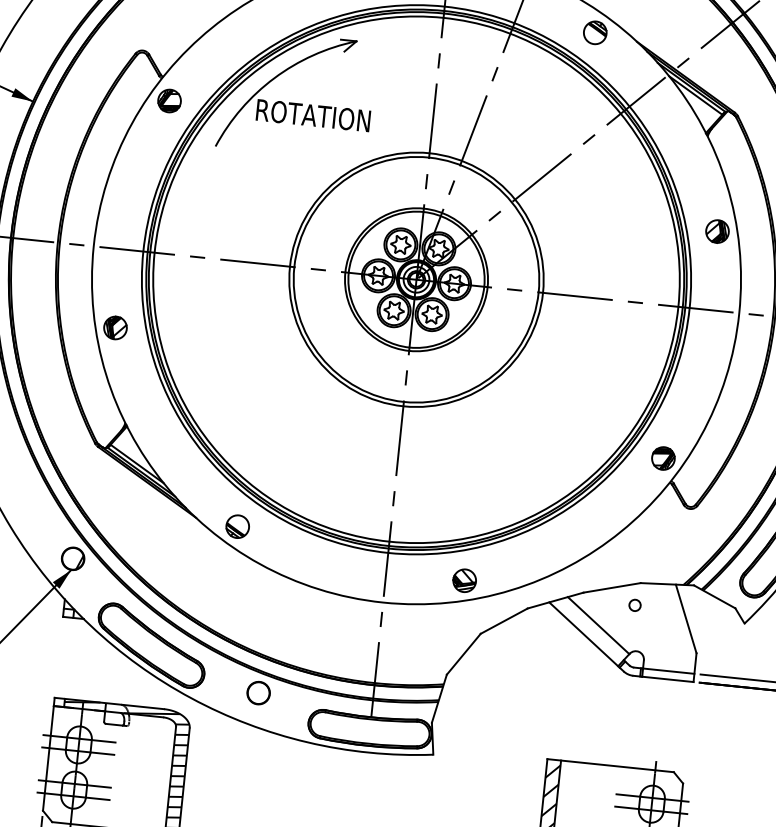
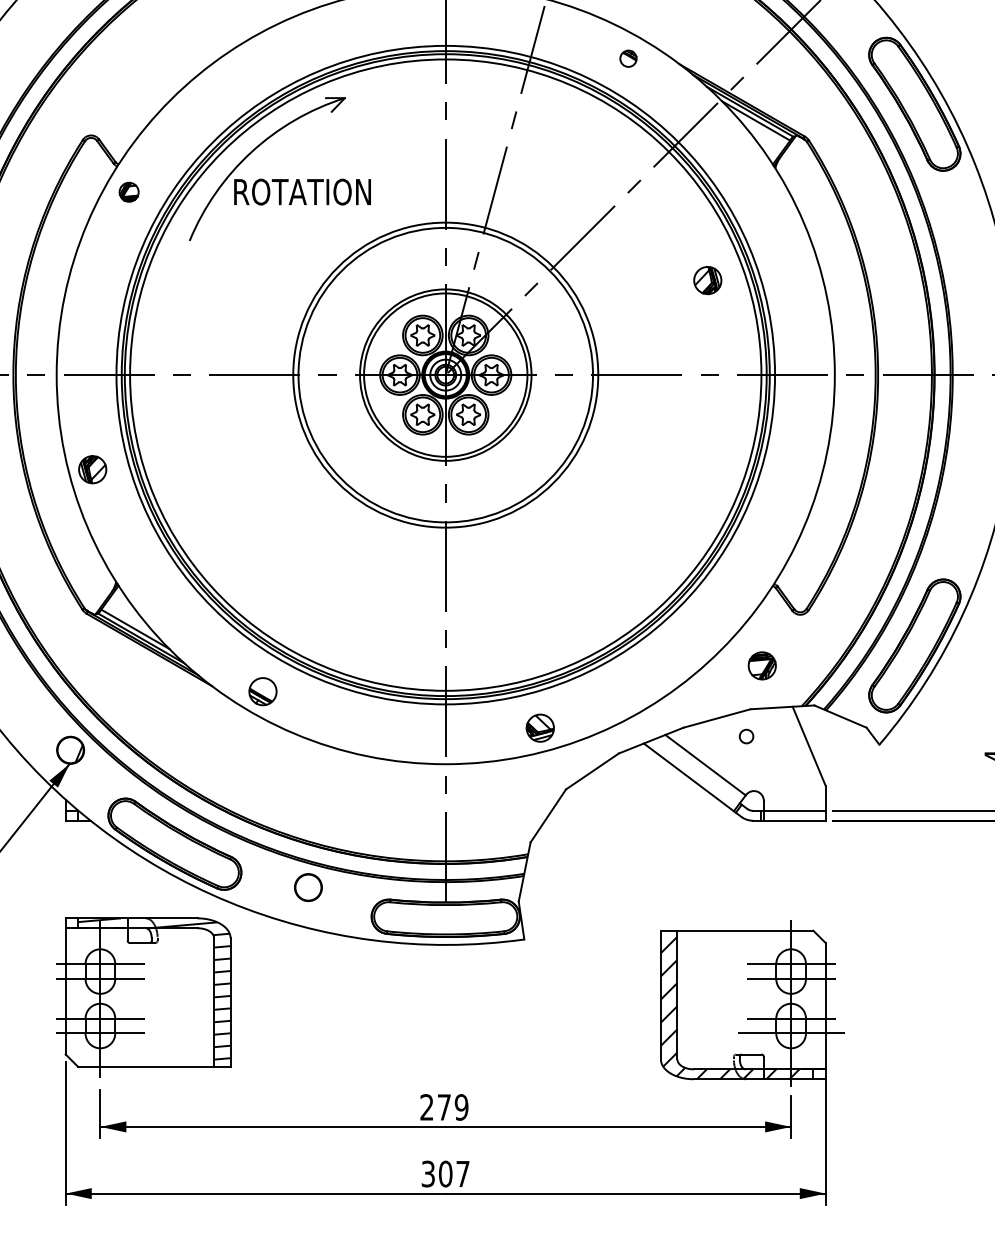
part: (595, 32) -> (628, 58), size x0.6
part: (169, 100) -> (128, 191), size x0.7
part: (717, 231) -> (707, 280), moved
part: (662, 458) -> (761, 665), moved

